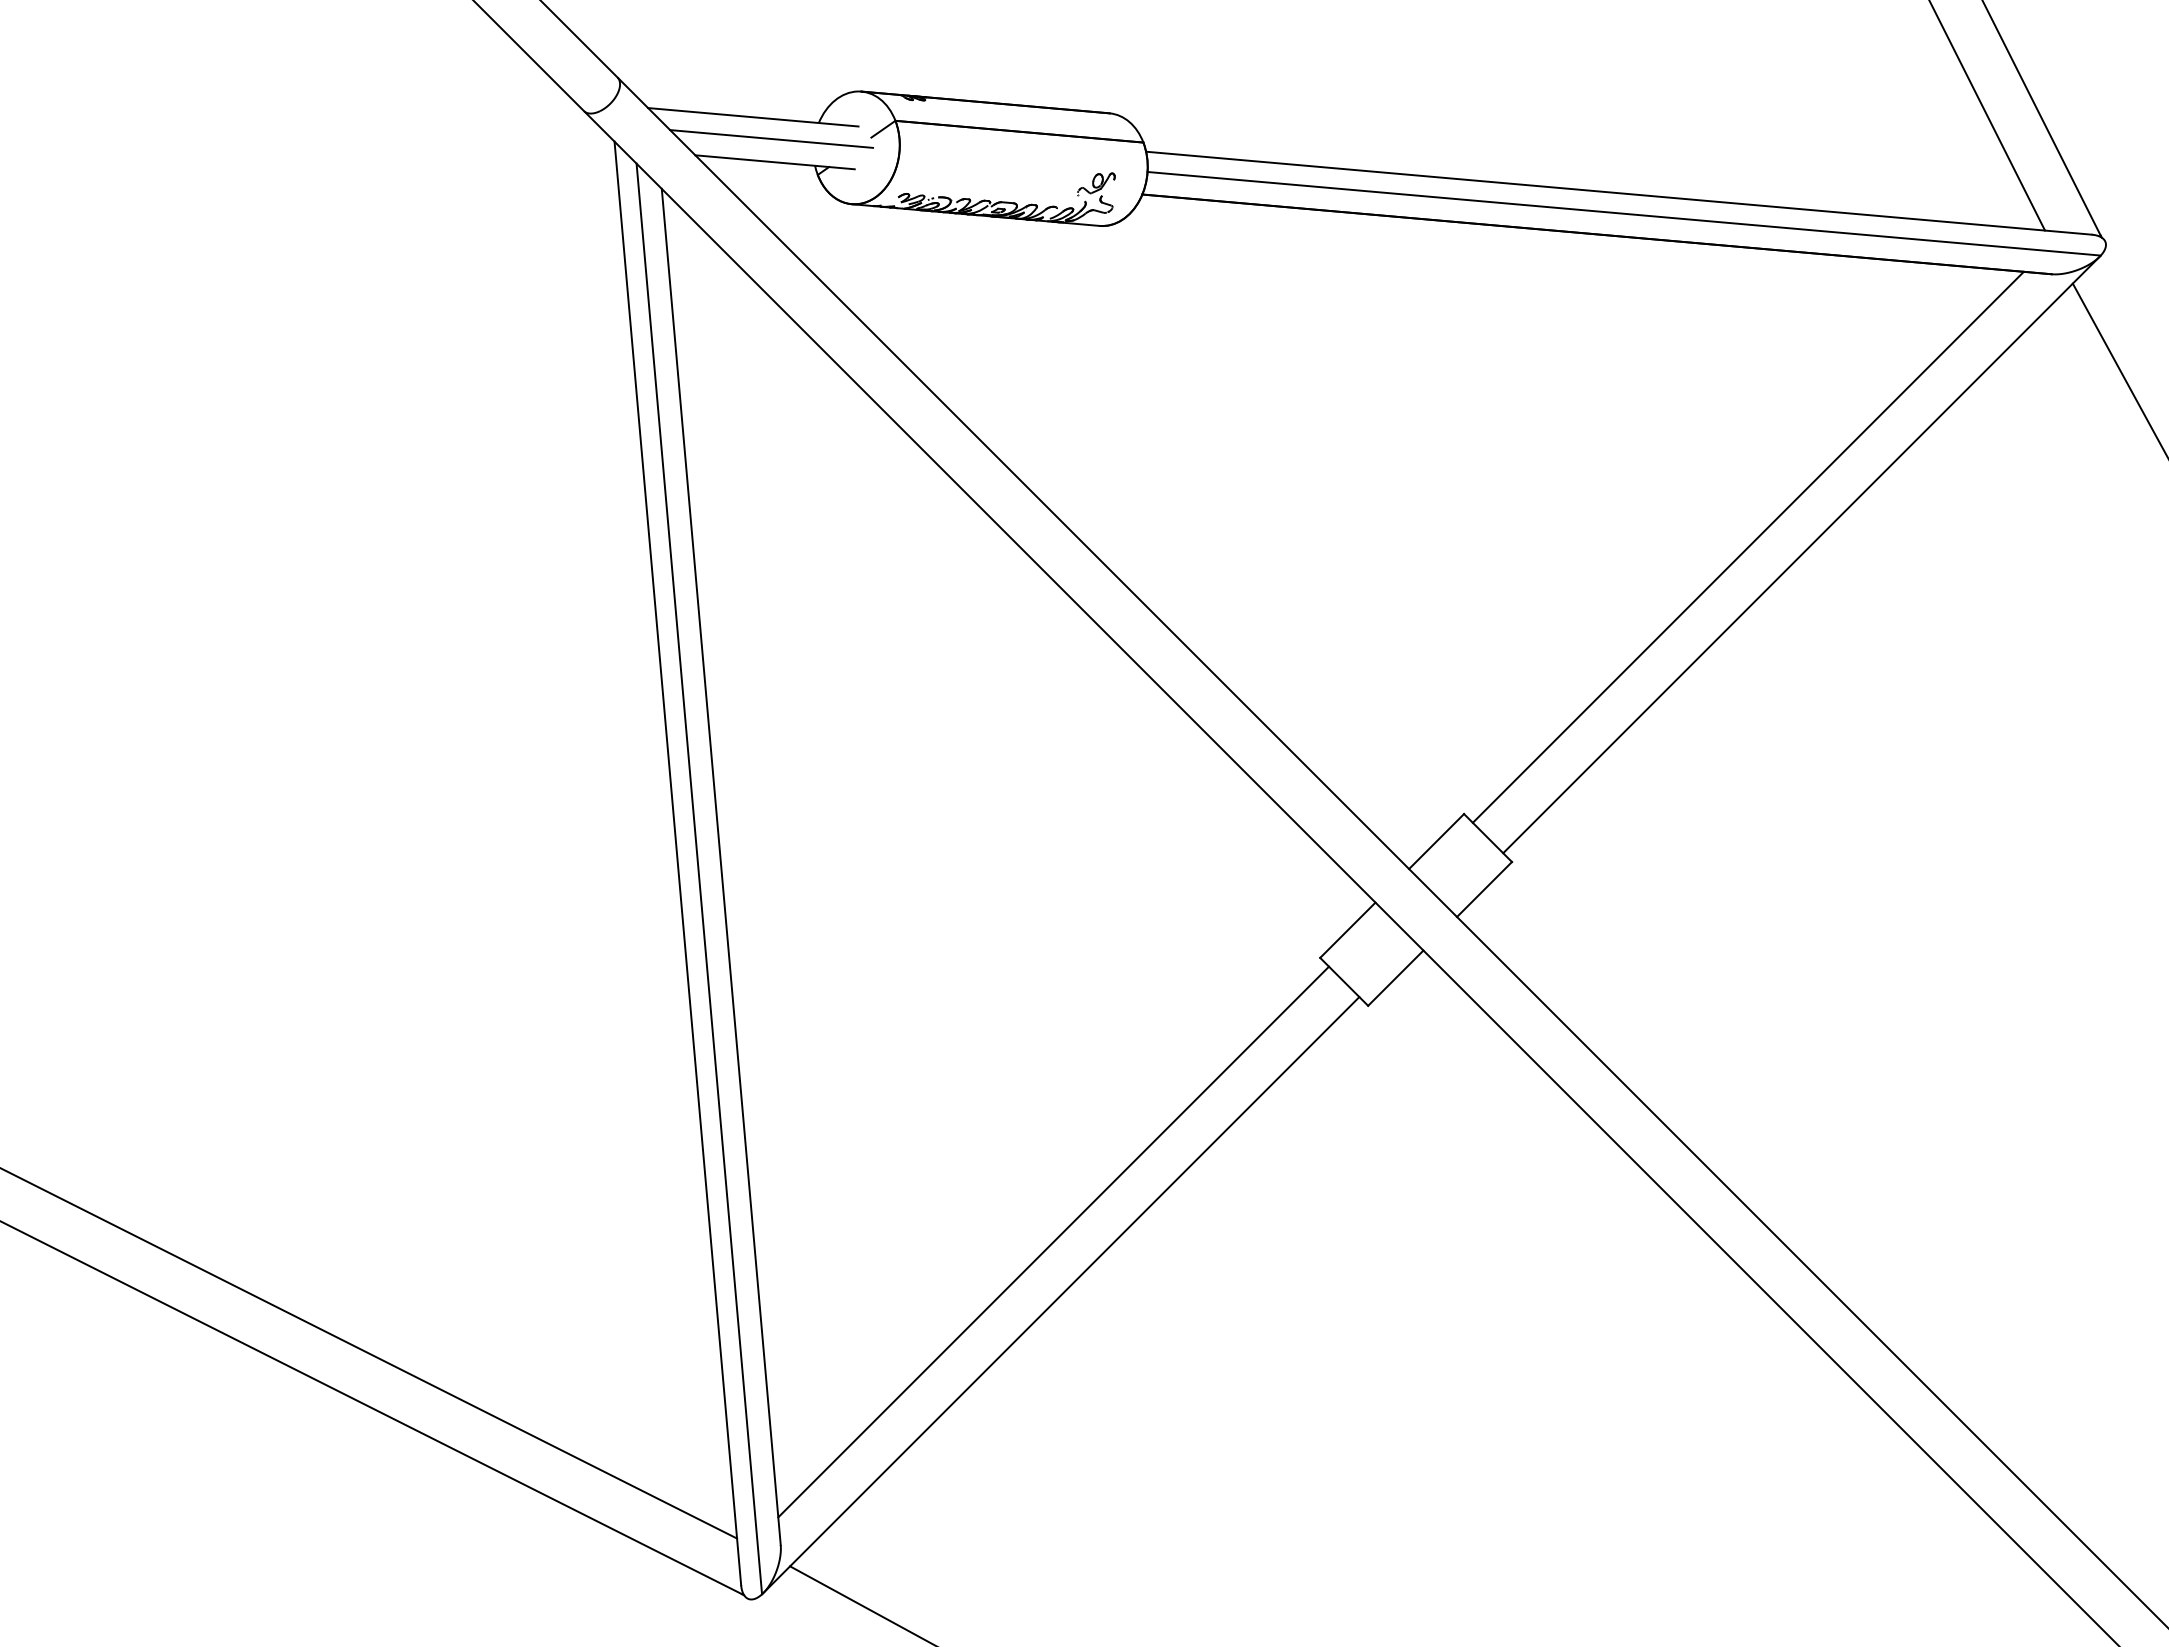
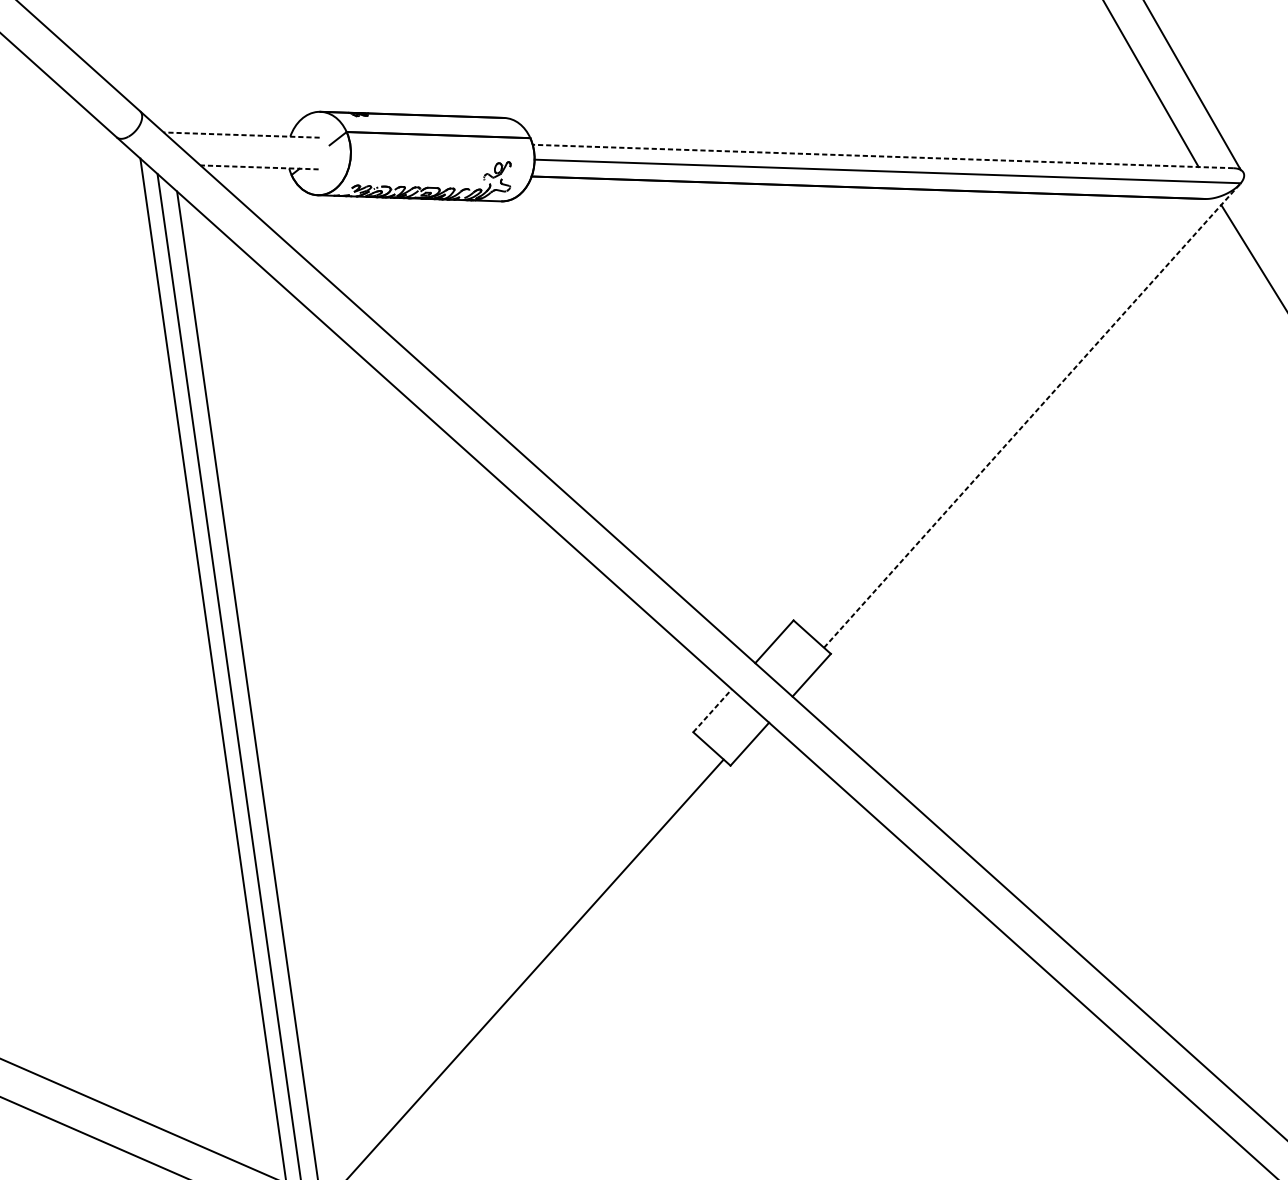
line: (753, 117) -> (241, 135), solid -> dashed
line: (771, 138) -> (255, 150), removed
line: (774, 162) -> (259, 167), solid -> dashed
line: (1618, 193) -> (882, 156), solid -> dashed
line: (1747, 546) -> (991, 411), removed
line: (1801, 554) -> (1032, 415), solid -> dashed
line: (1348, 929) -> (713, 710), solid -> dashed
line: (1053, 1241) -> (507, 952), removed

